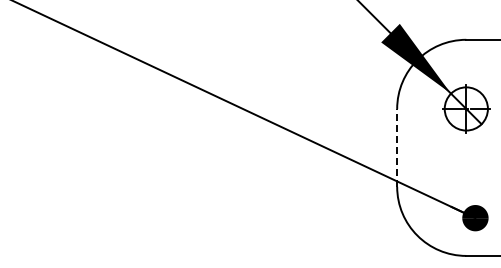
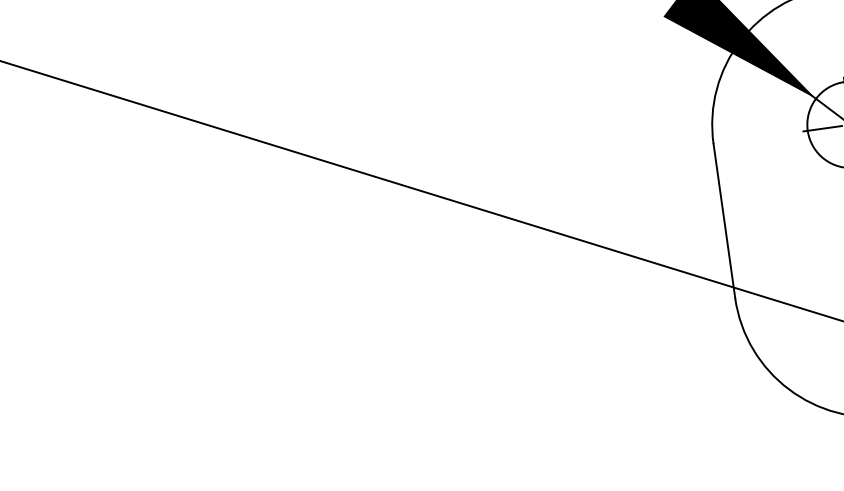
line: (397, 147) -> (724, 220), dashed -> solid

